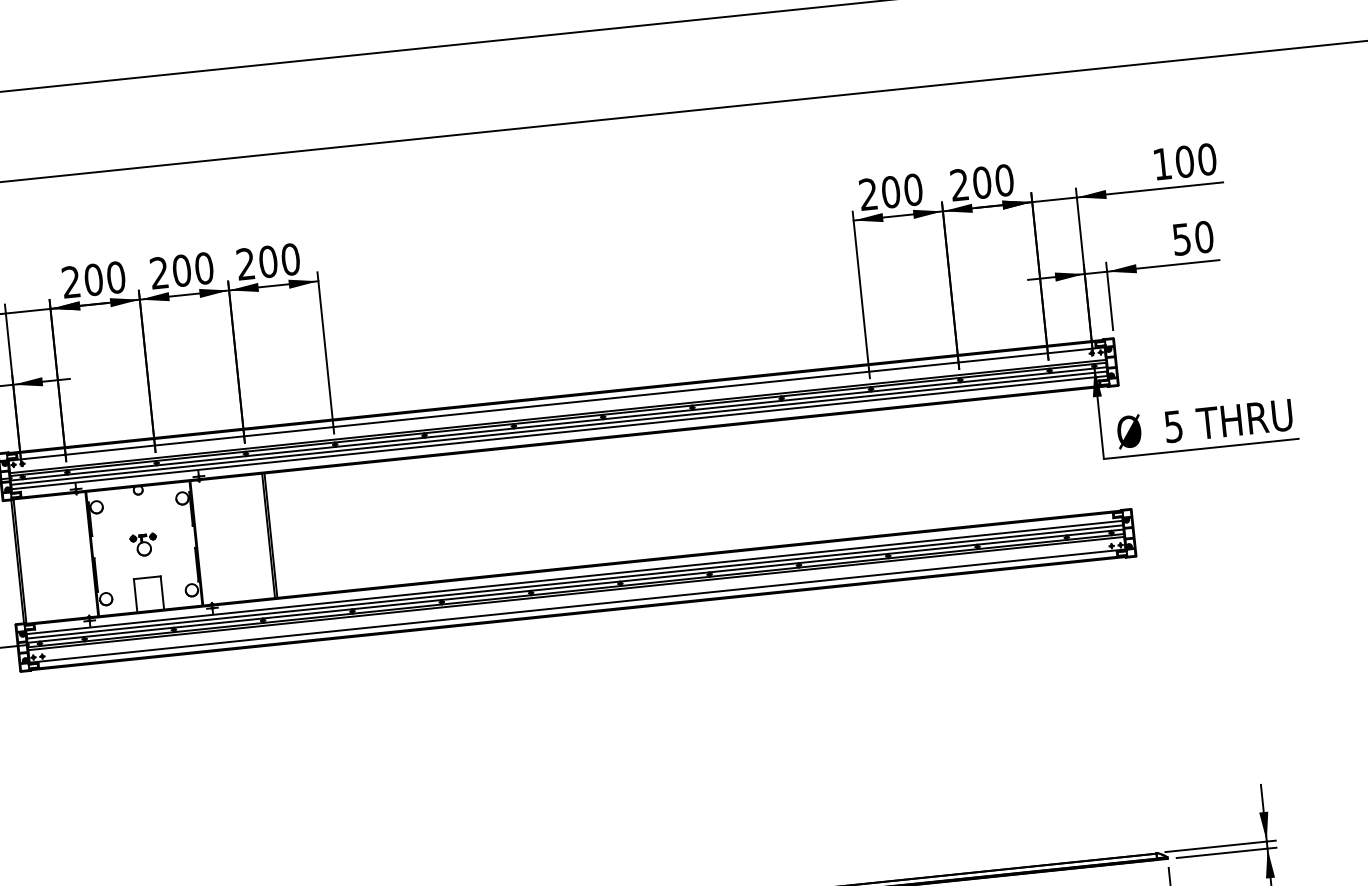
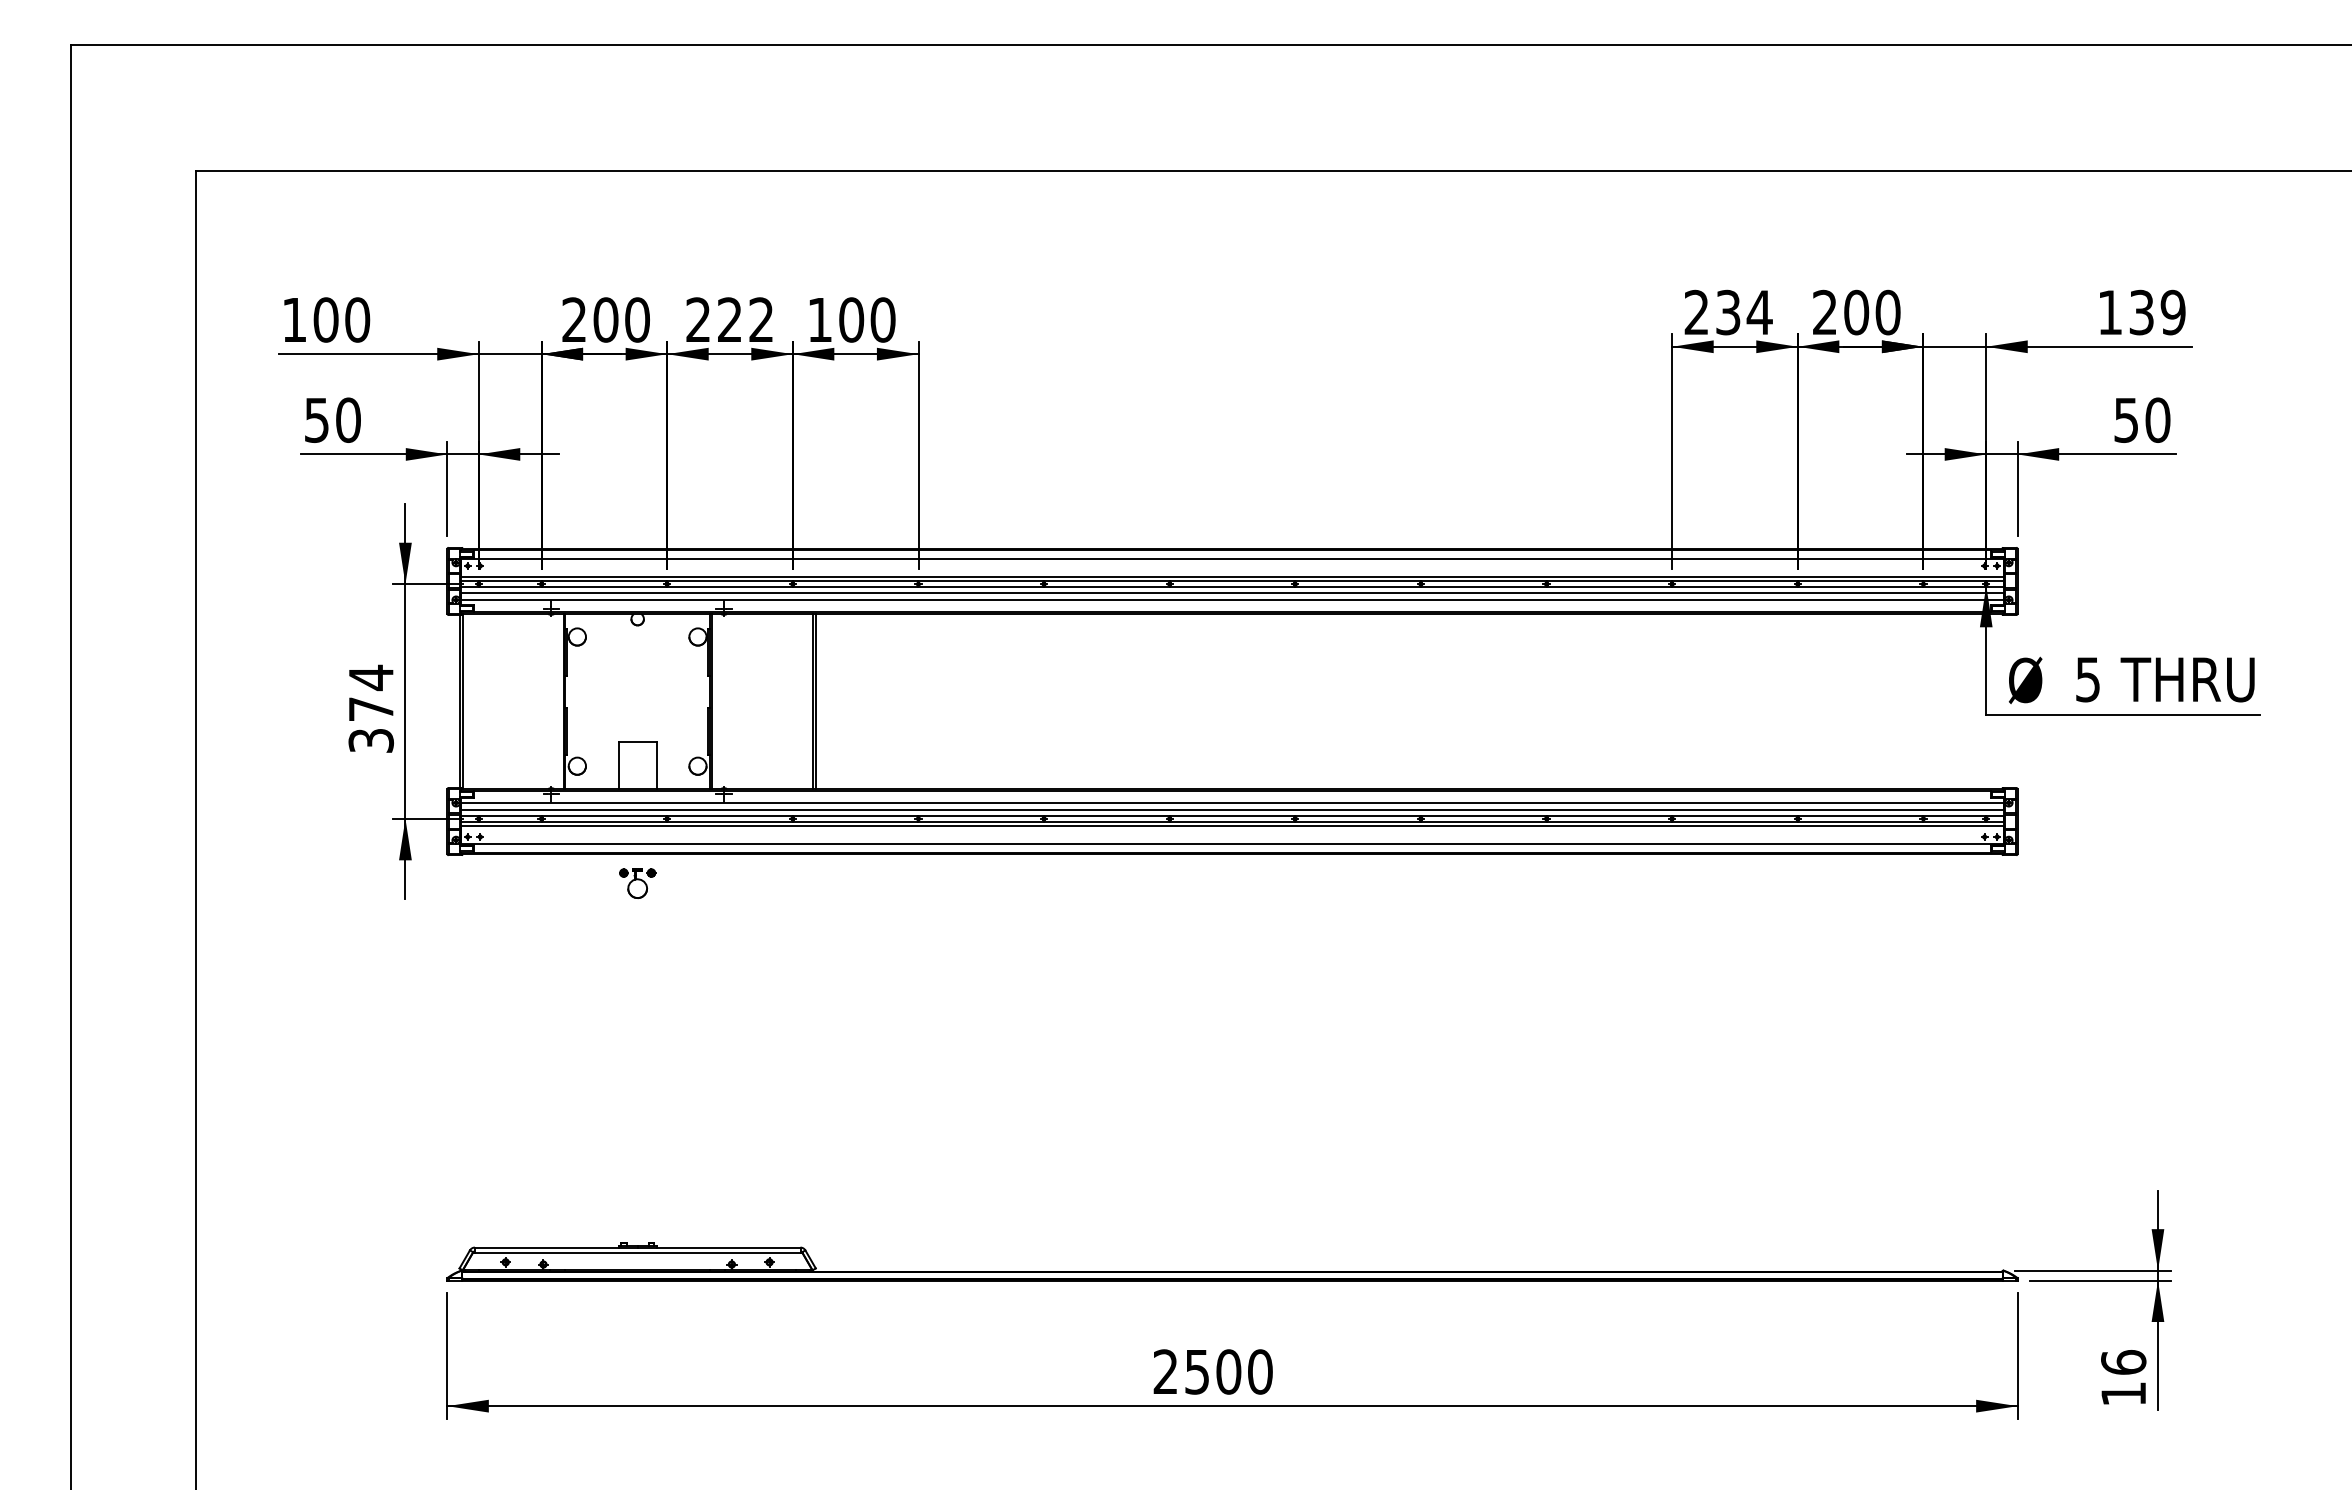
text: (1196, 160) -> (2157, 312), 100 -> 139
text: (902, 190) -> (1744, 312), 200 -> 234
text: (245, 263) -> (819, 319), 200 -> 100
text: (192, 269) -> (745, 319), 200 -> 222
part: (143, 545) -> (637, 883), moved

